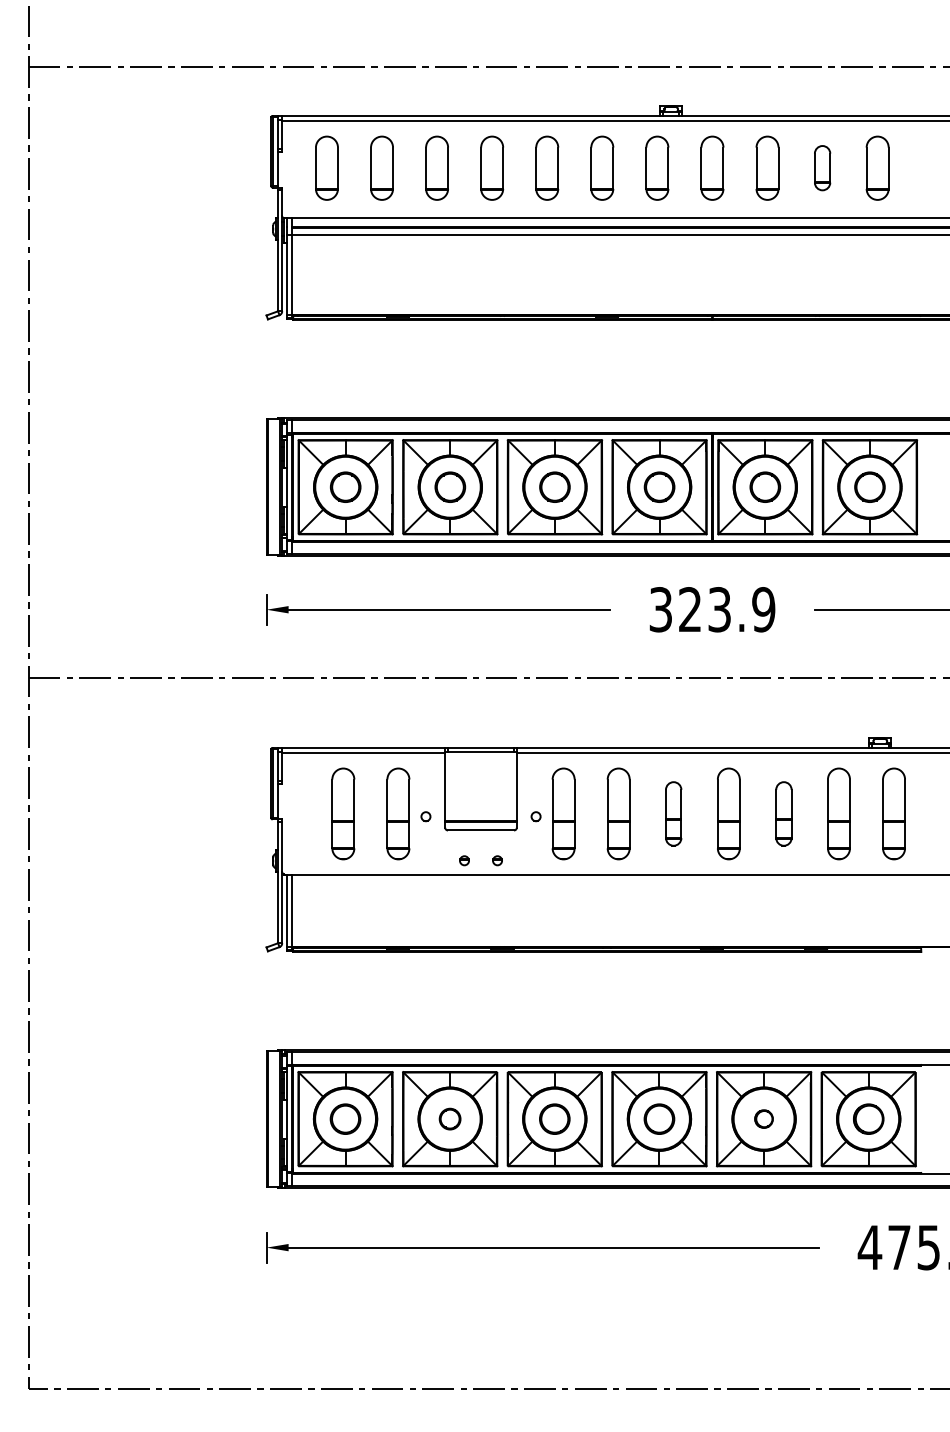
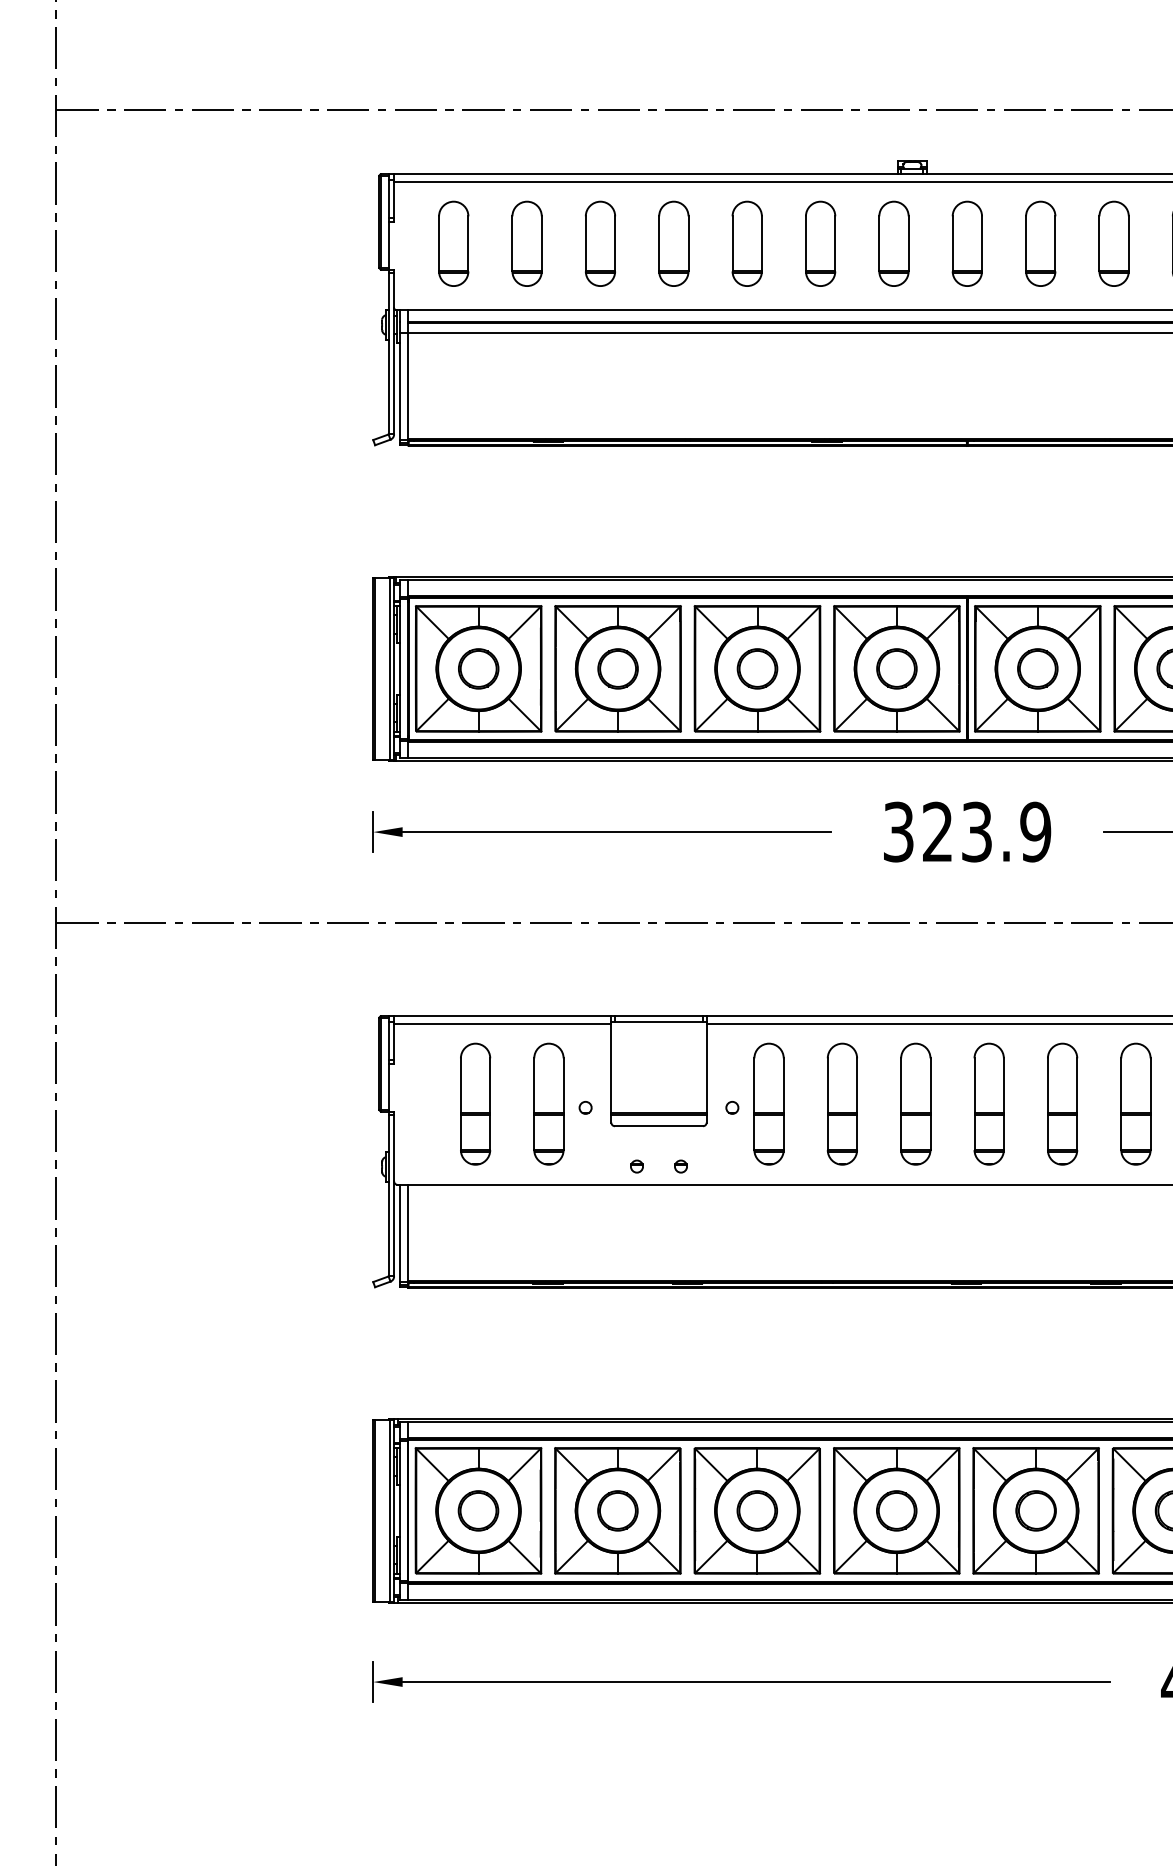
part: (822, 167) -> (1113, 242), size x1.43
part: (673, 813) -> (915, 1103), size x1.43
part: (783, 813) -> (1062, 1103), size x1.43
circle: (449, 1118) -> (616, 1509), size x1.43
part: (763, 1118) -> (1035, 1509), size x1.67

